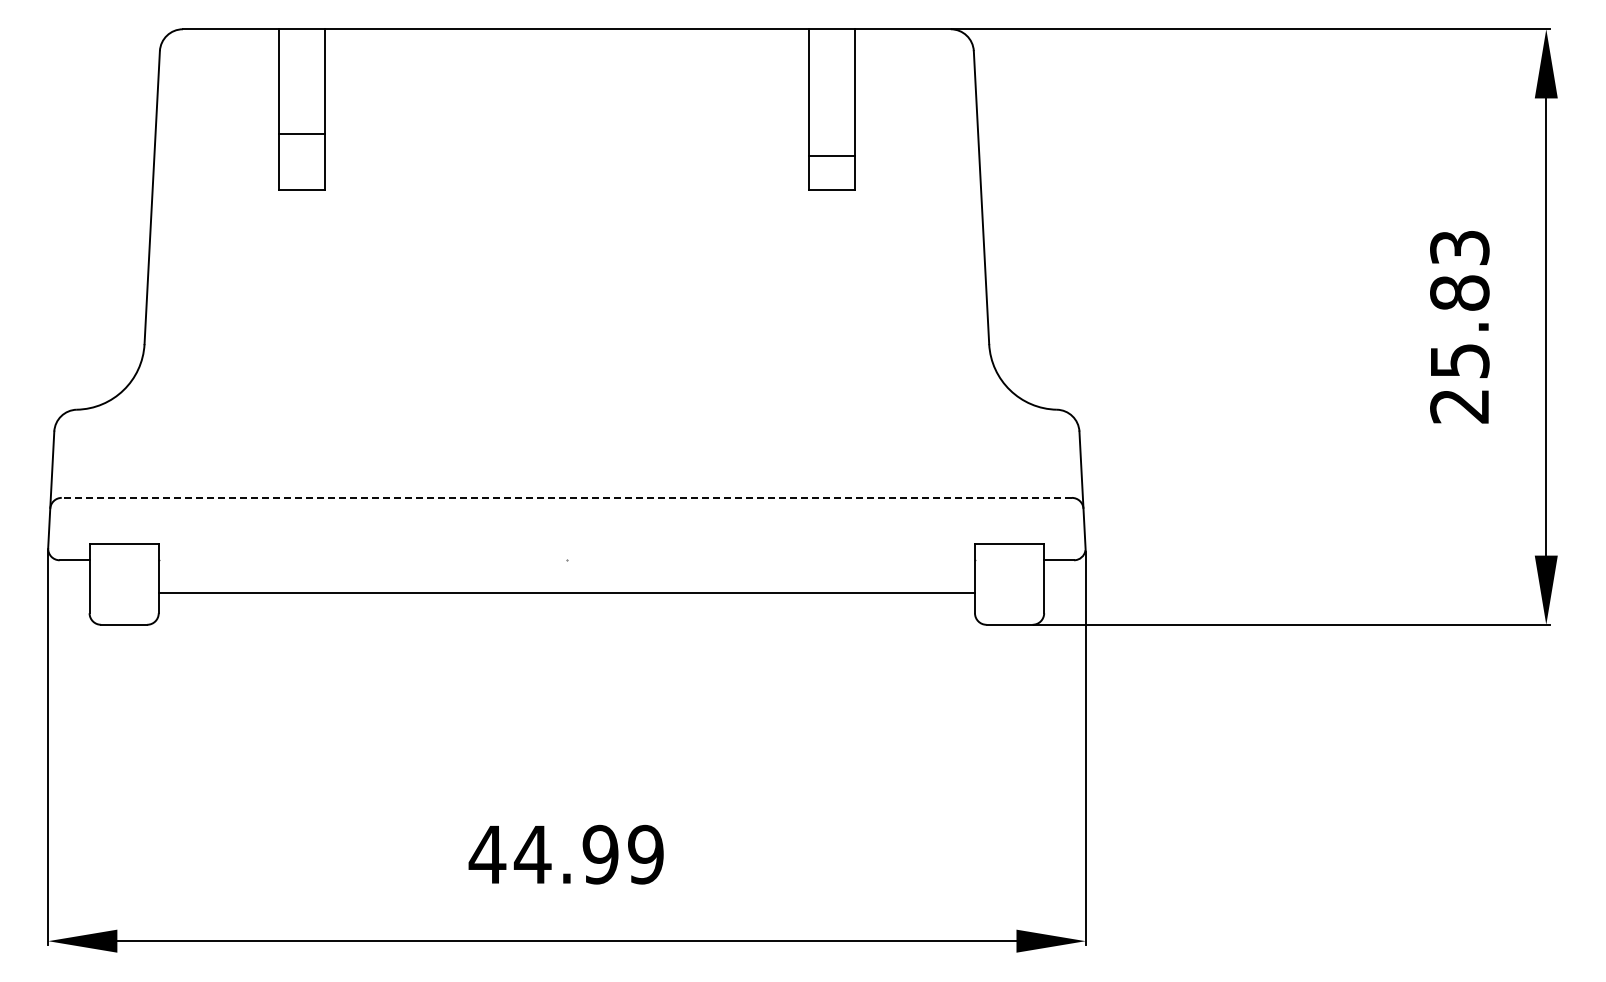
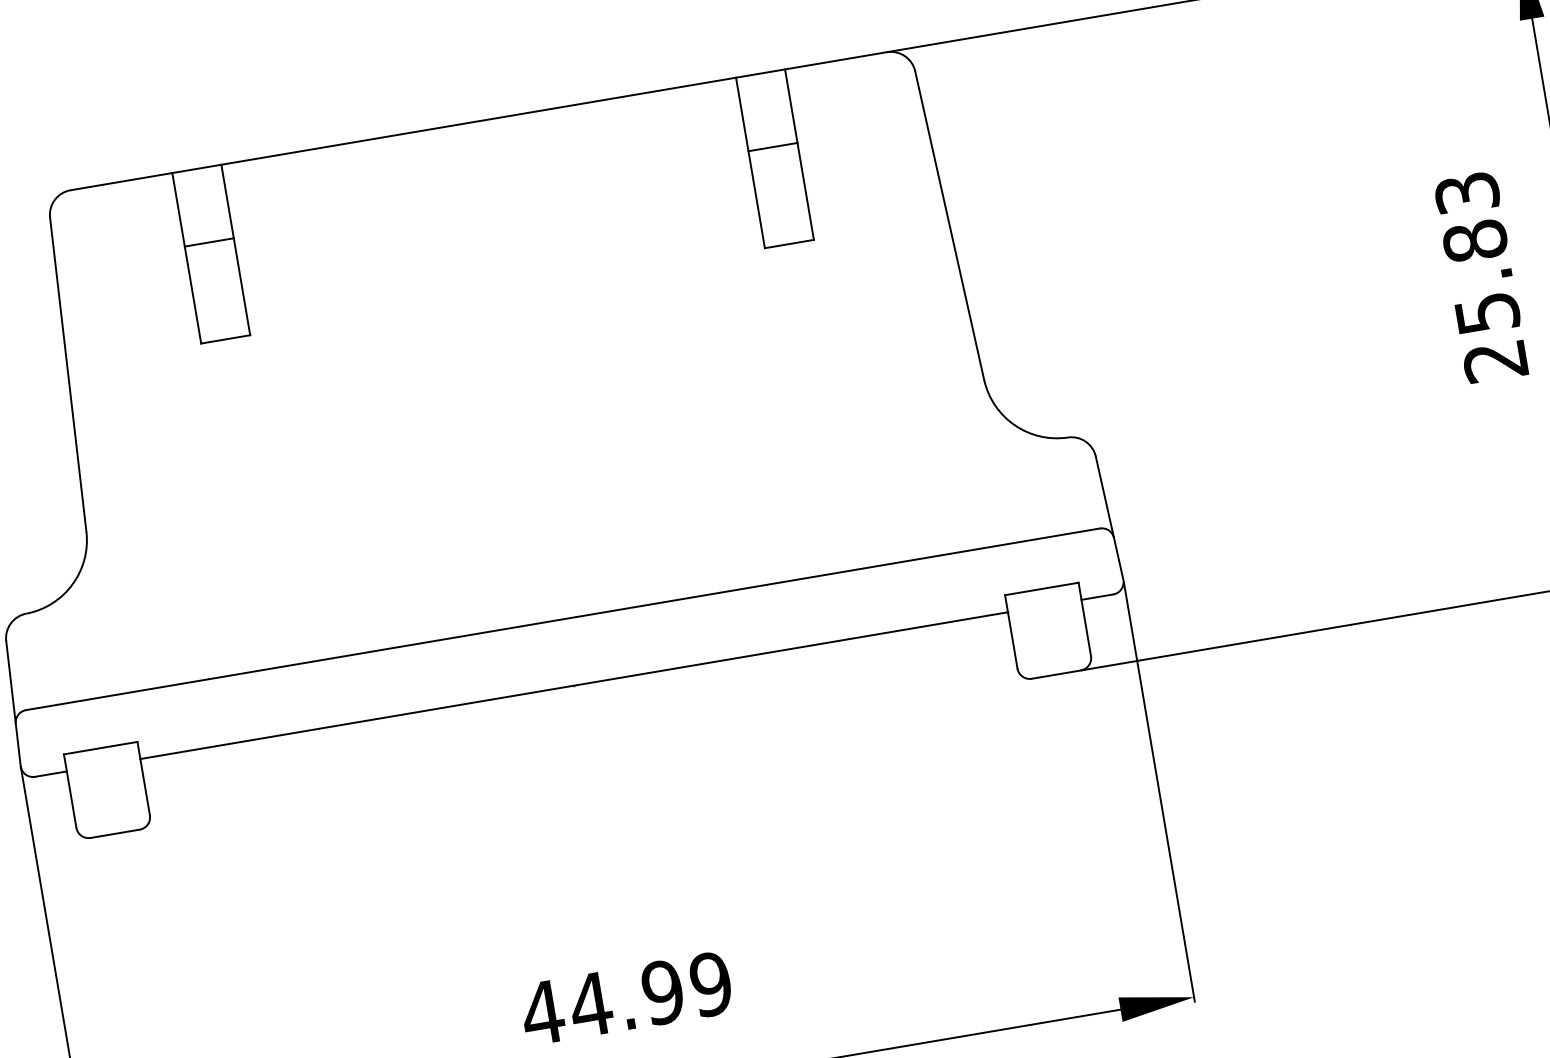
line: (301, 134) -> (209, 242), moved
line: (831, 156) -> (772, 147), moved
line: (566, 497) -> (562, 618), dashed -> solid
line: (566, 593) -> (573, 685), moved

